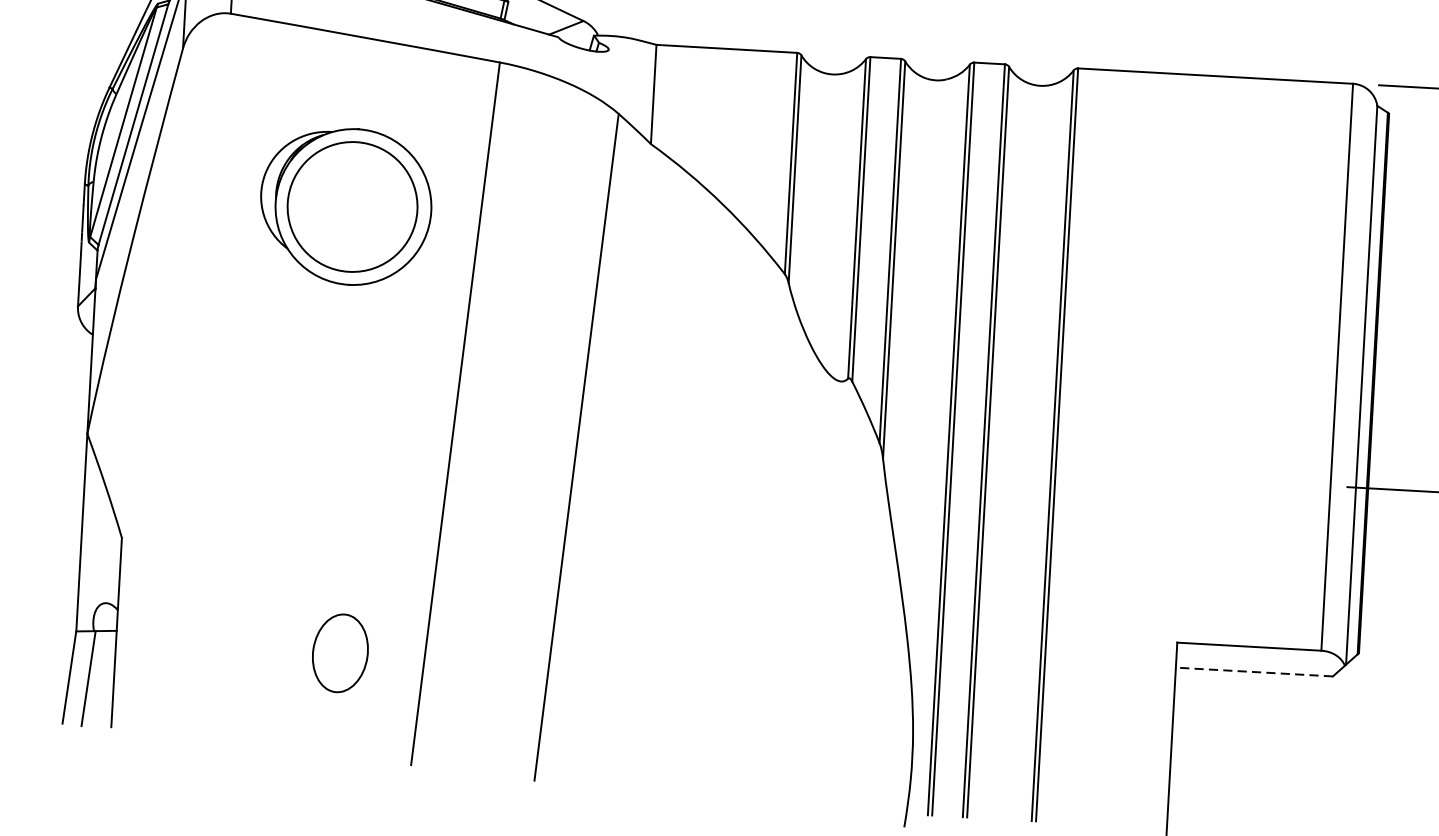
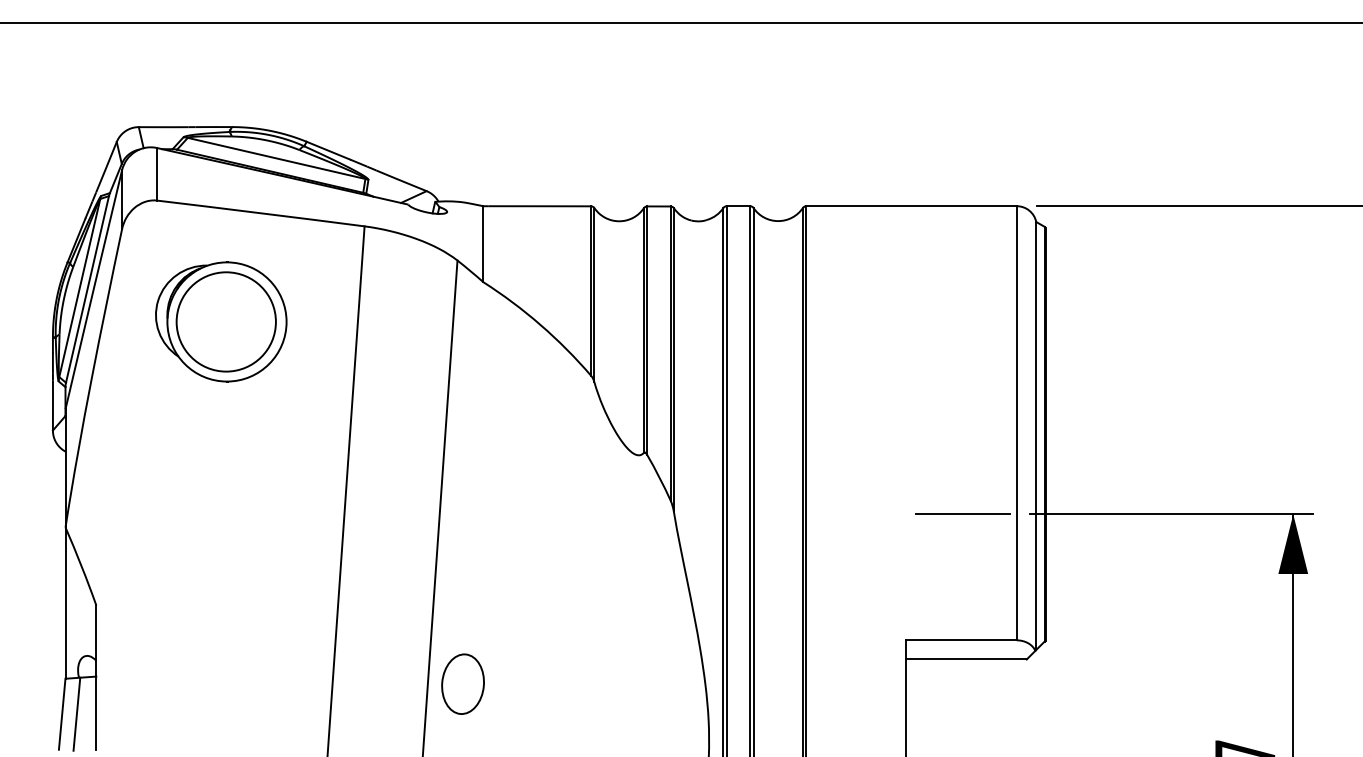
part: (346, 206) -> (221, 321), moved
line: (1259, 482) -> (962, 514), added
part: (339, 652) -> (462, 683), moved
line: (1254, 672) -> (966, 659), dashed -> solid

